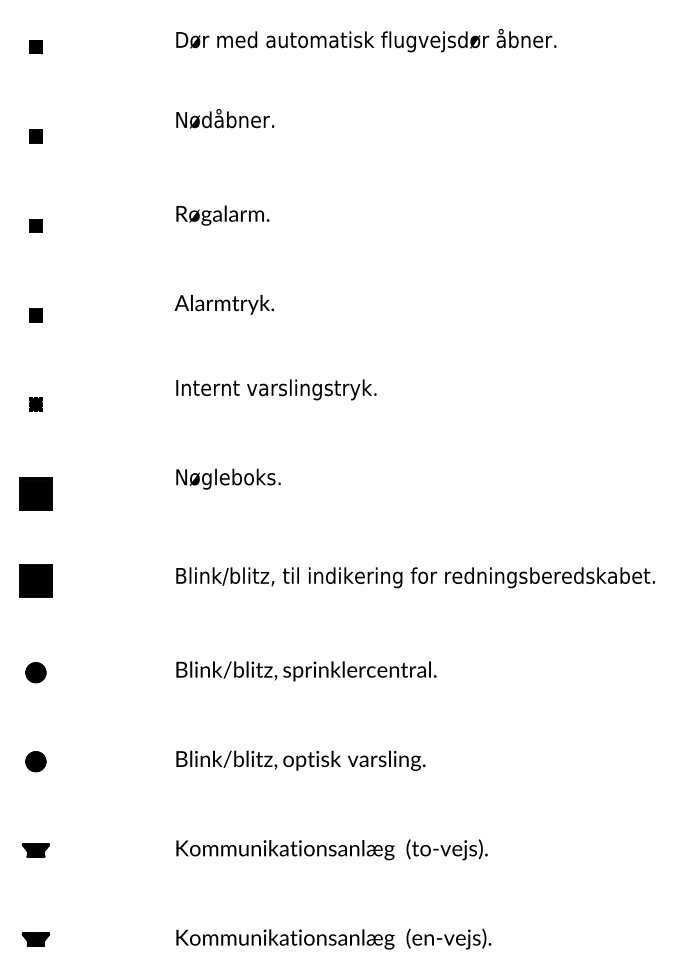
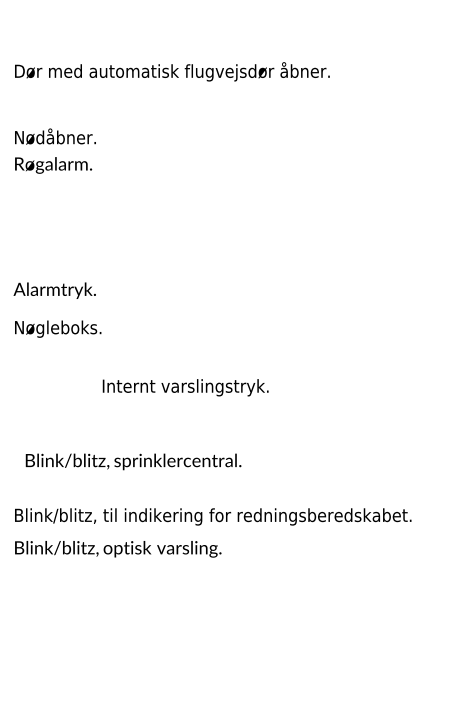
text: (222, 215) -> (53, 165), moved
text: (276, 389) -> (185, 387), moved
text: (228, 478) -> (58, 328), moved
text: (306, 671) -> (133, 462), moved
text: (300, 760) -> (117, 549), moved

